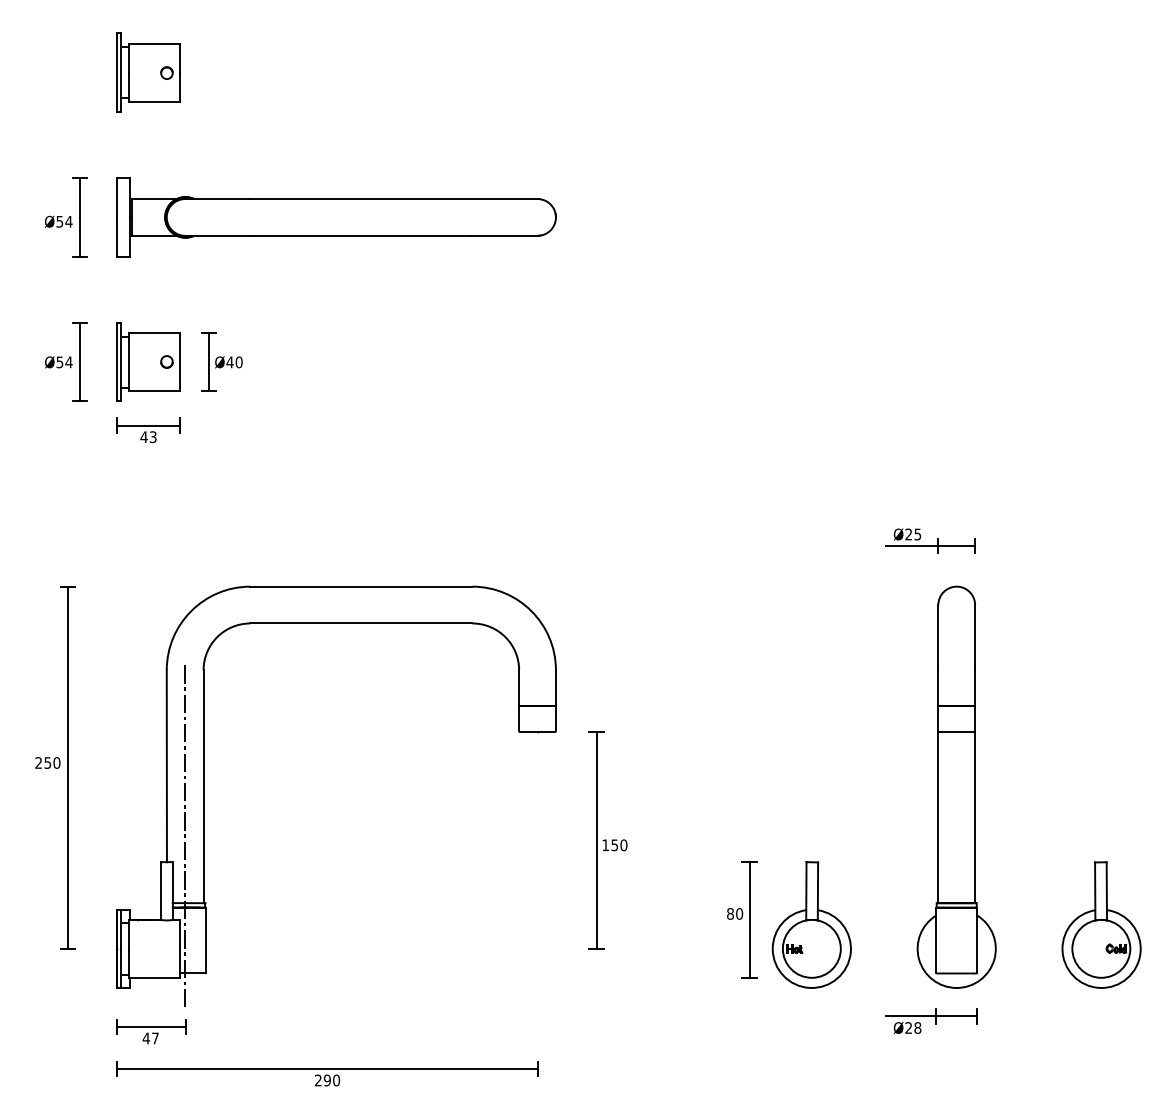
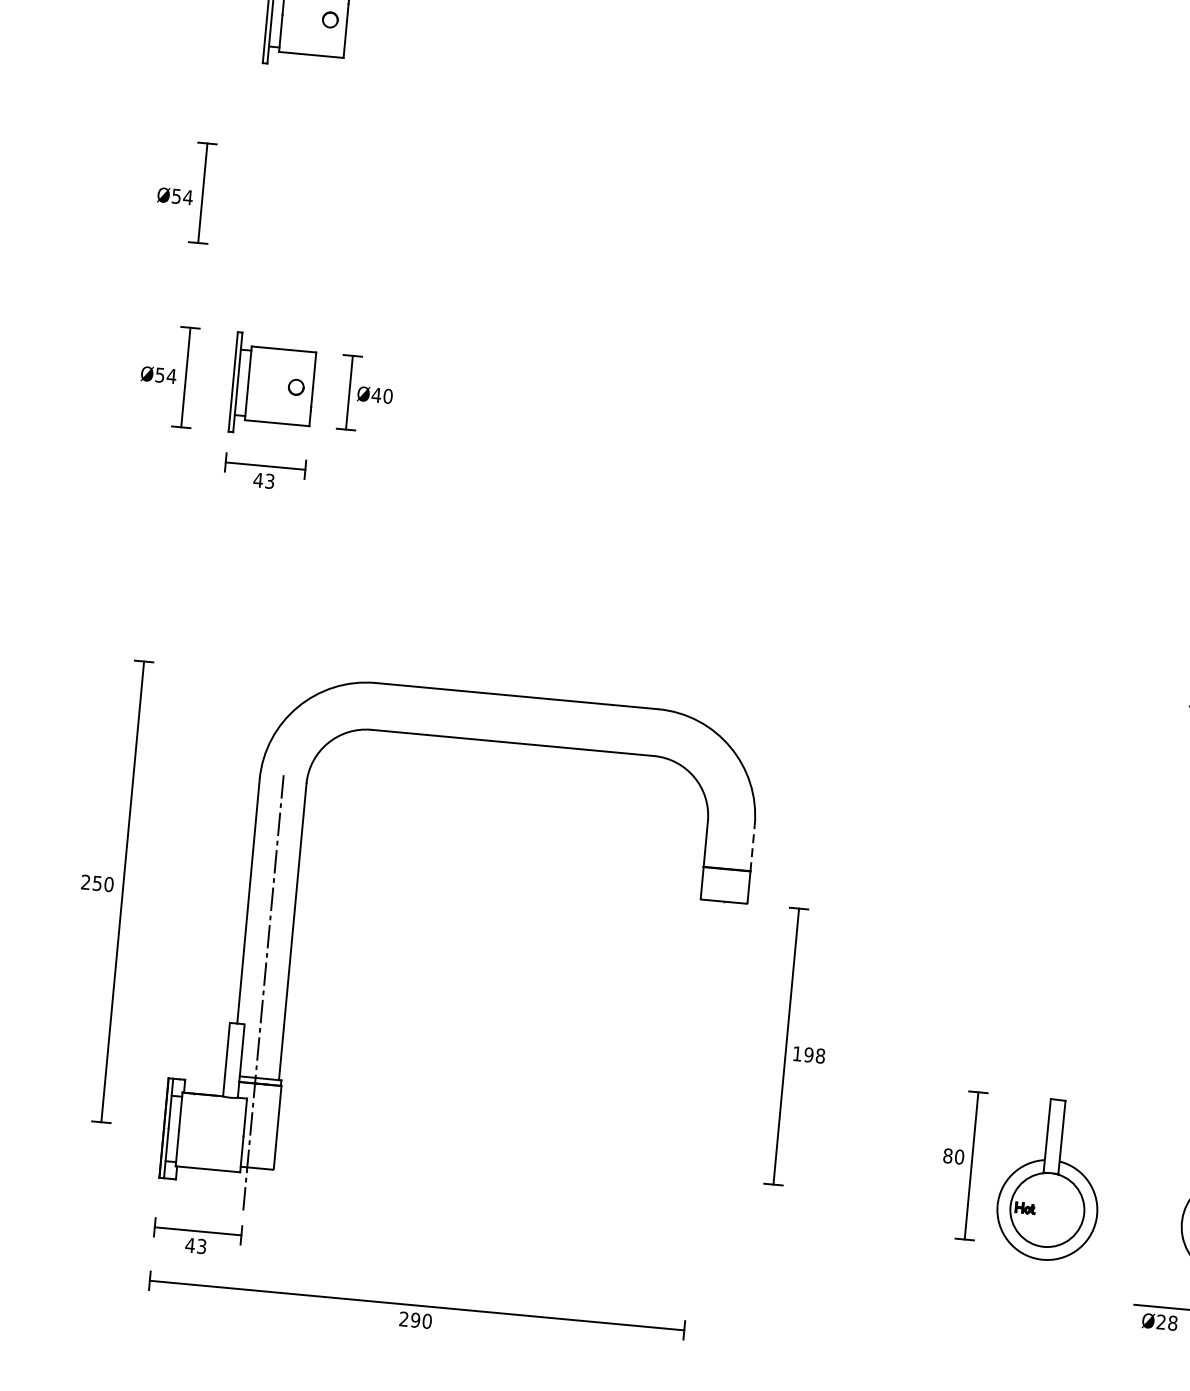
part: (336, 217) -> (529, 223), removed
line: (555, 687) -> (752, 847), solid -> dashed
text: (619, 844) -> (815, 1054), 150 -> 198
text: (155, 1038) -> (201, 1246), 47 -> 43

